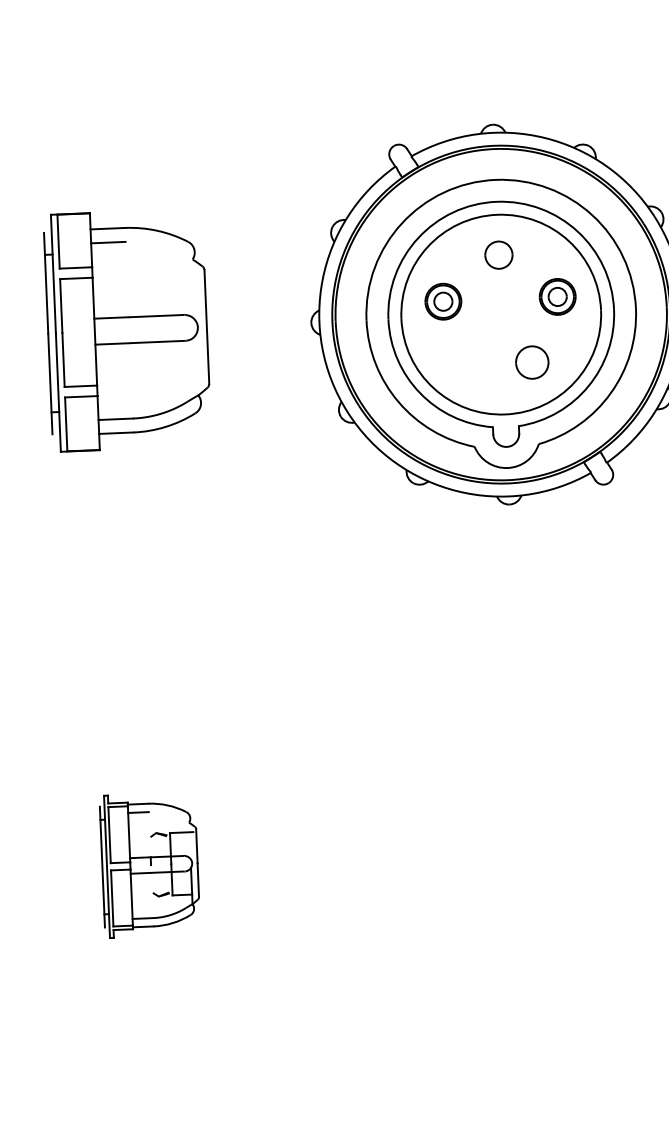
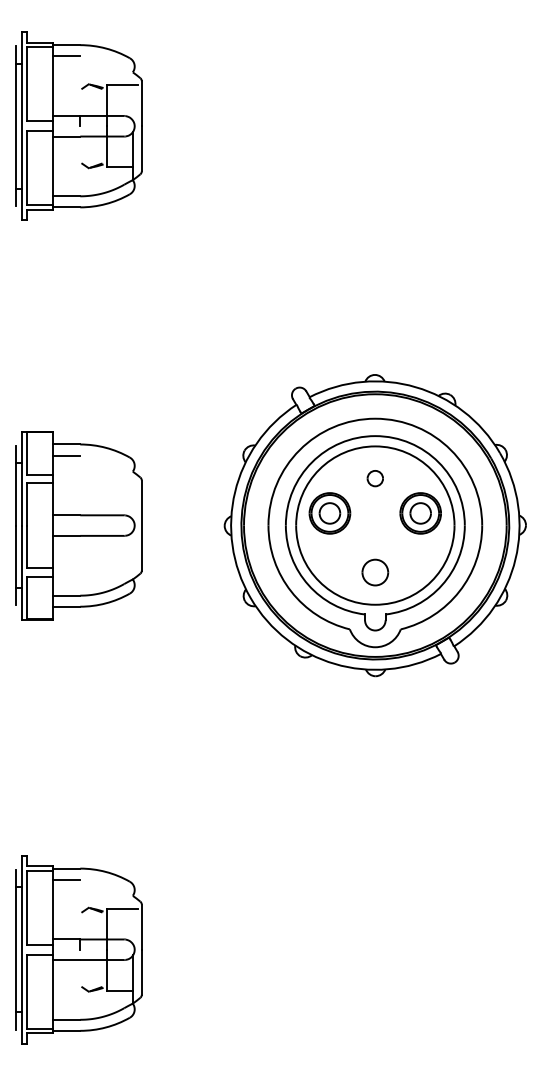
part: (497, 255) -> (374, 478), size x0.71
part: (557, 297) -> (420, 513), size x1.43
part: (442, 301) -> (329, 513), size x1.43
part: (532, 362) -> (375, 572), moved
part: (149, 864) -> (78, 949), size x1.67

